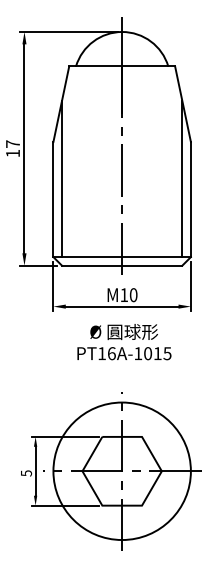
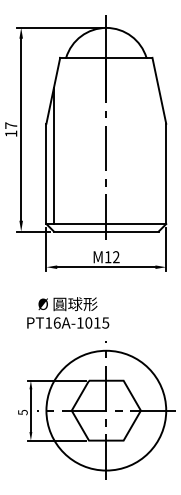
line: (182, 178) -> (158, 155), removed
text: (133, 295) -> (116, 257), 10 -> 12
text: (124, 342) -> (68, 313), moved

